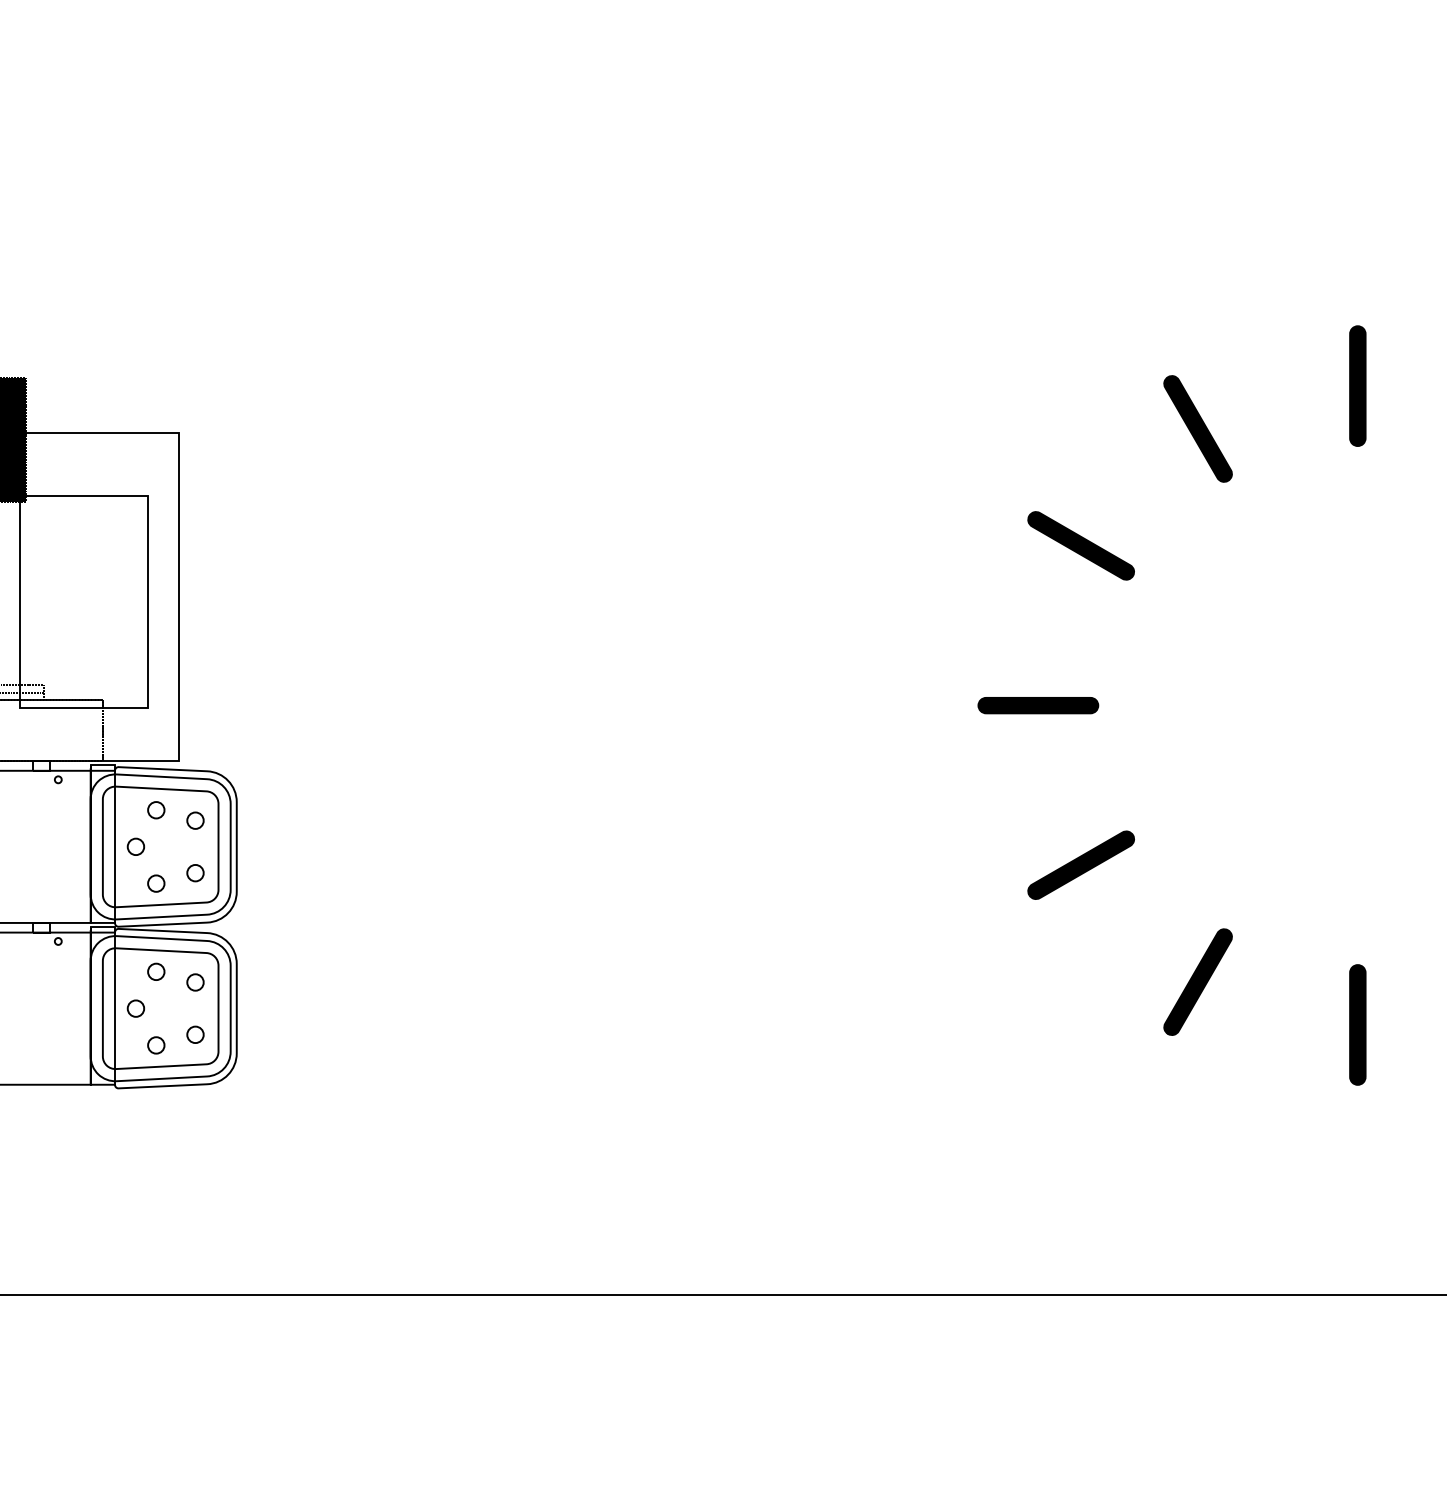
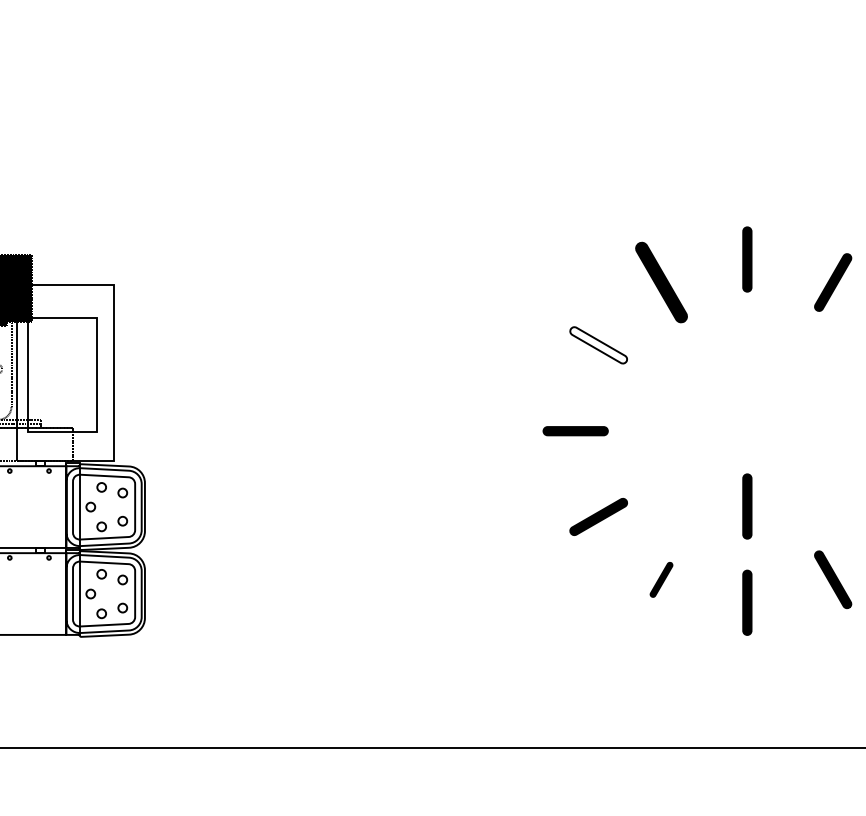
part: (1198, 428) -> (661, 282), size x1.4
fill: (1080, 546) -> (598, 345), removed
part: (1358, 845) -> (747, 506), added
part: (1198, 981) -> (661, 579), size x0.6

